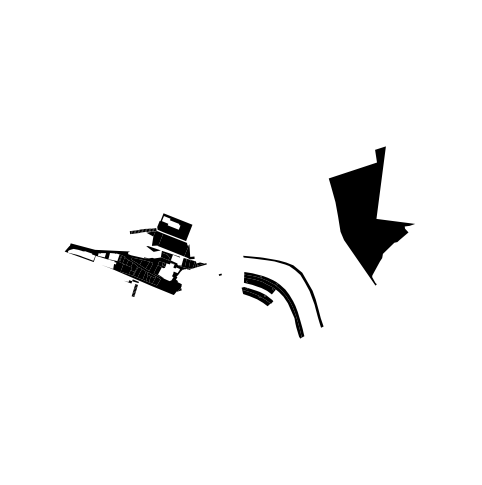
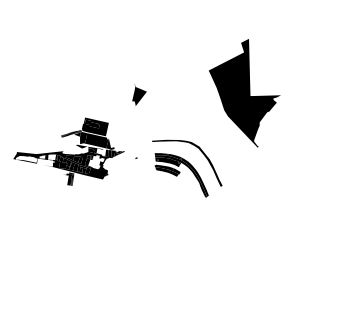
part: (236, 194) -> (139, 94), added
fill: (170, 222) -> (91, 123), added
fill: (132, 288) -> (70, 179), added

